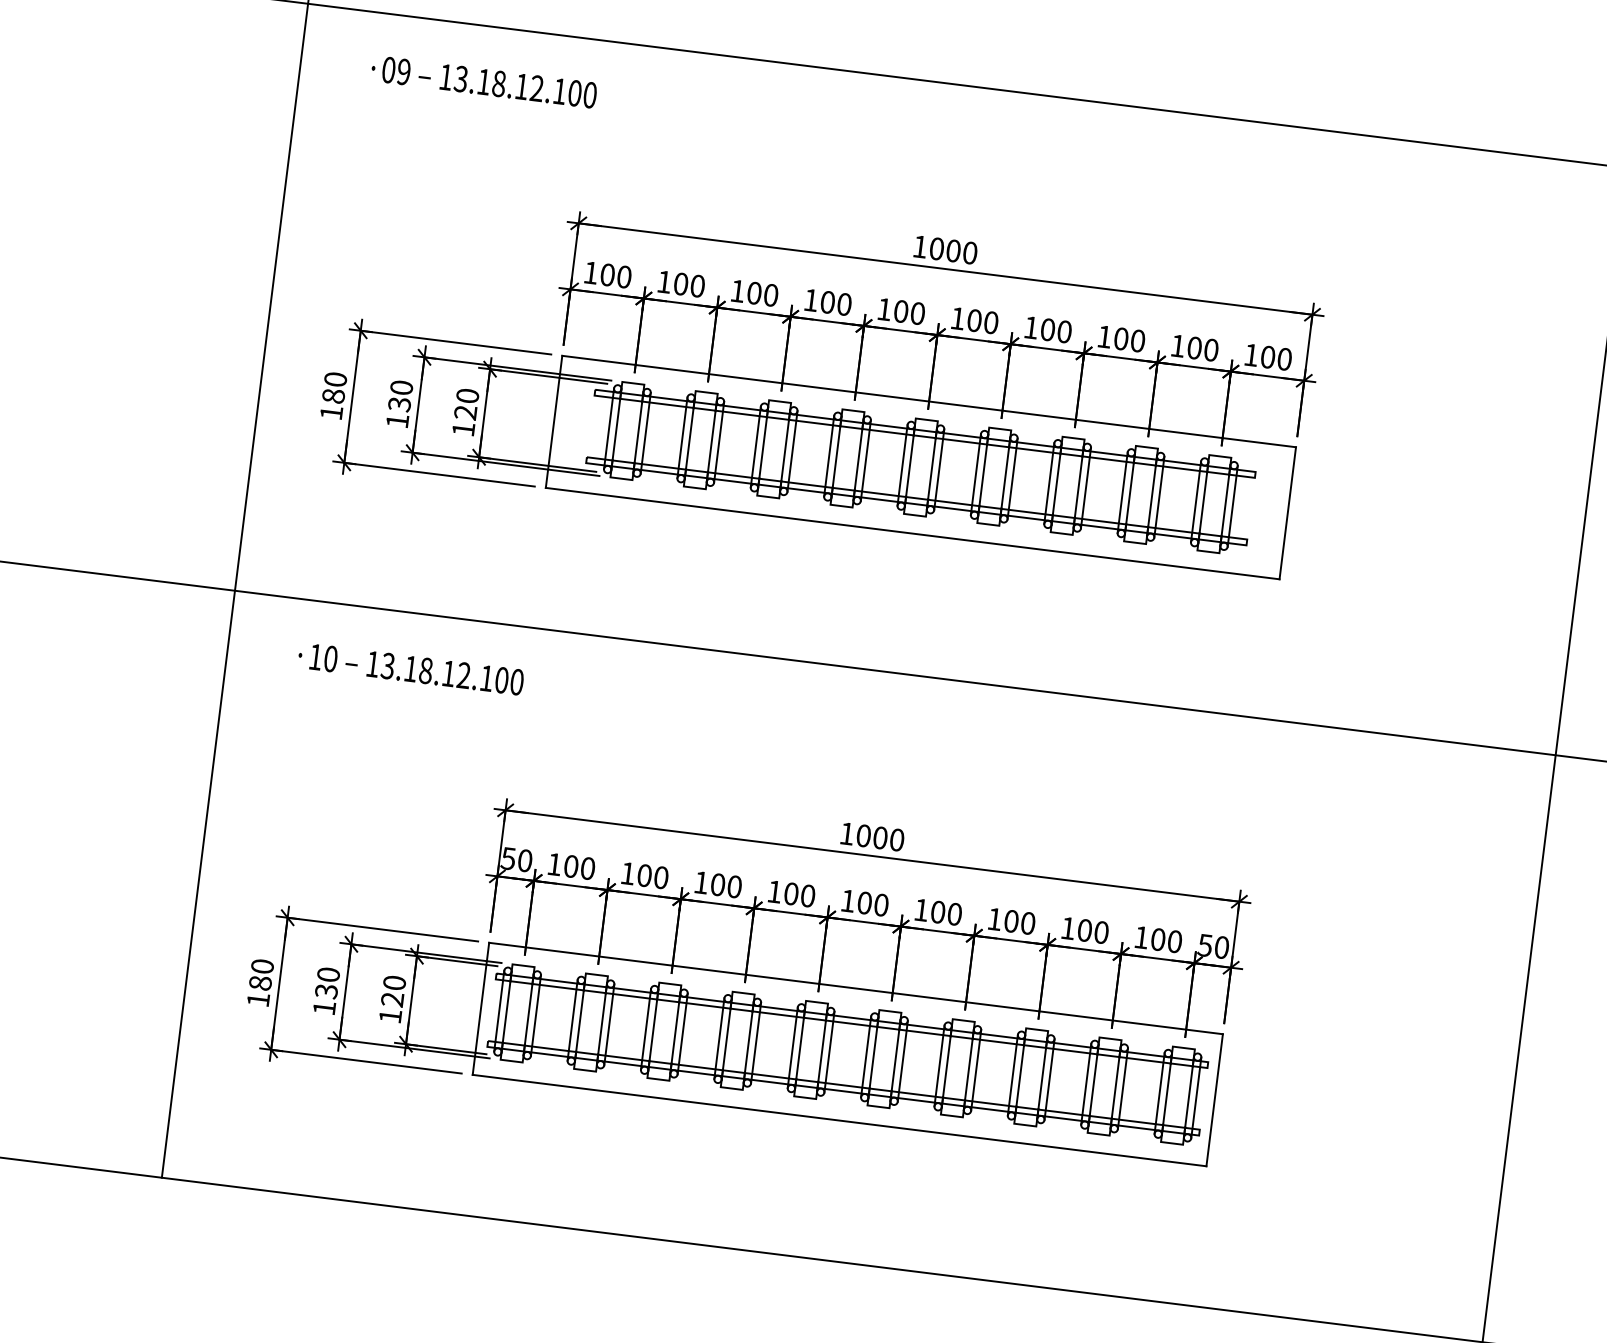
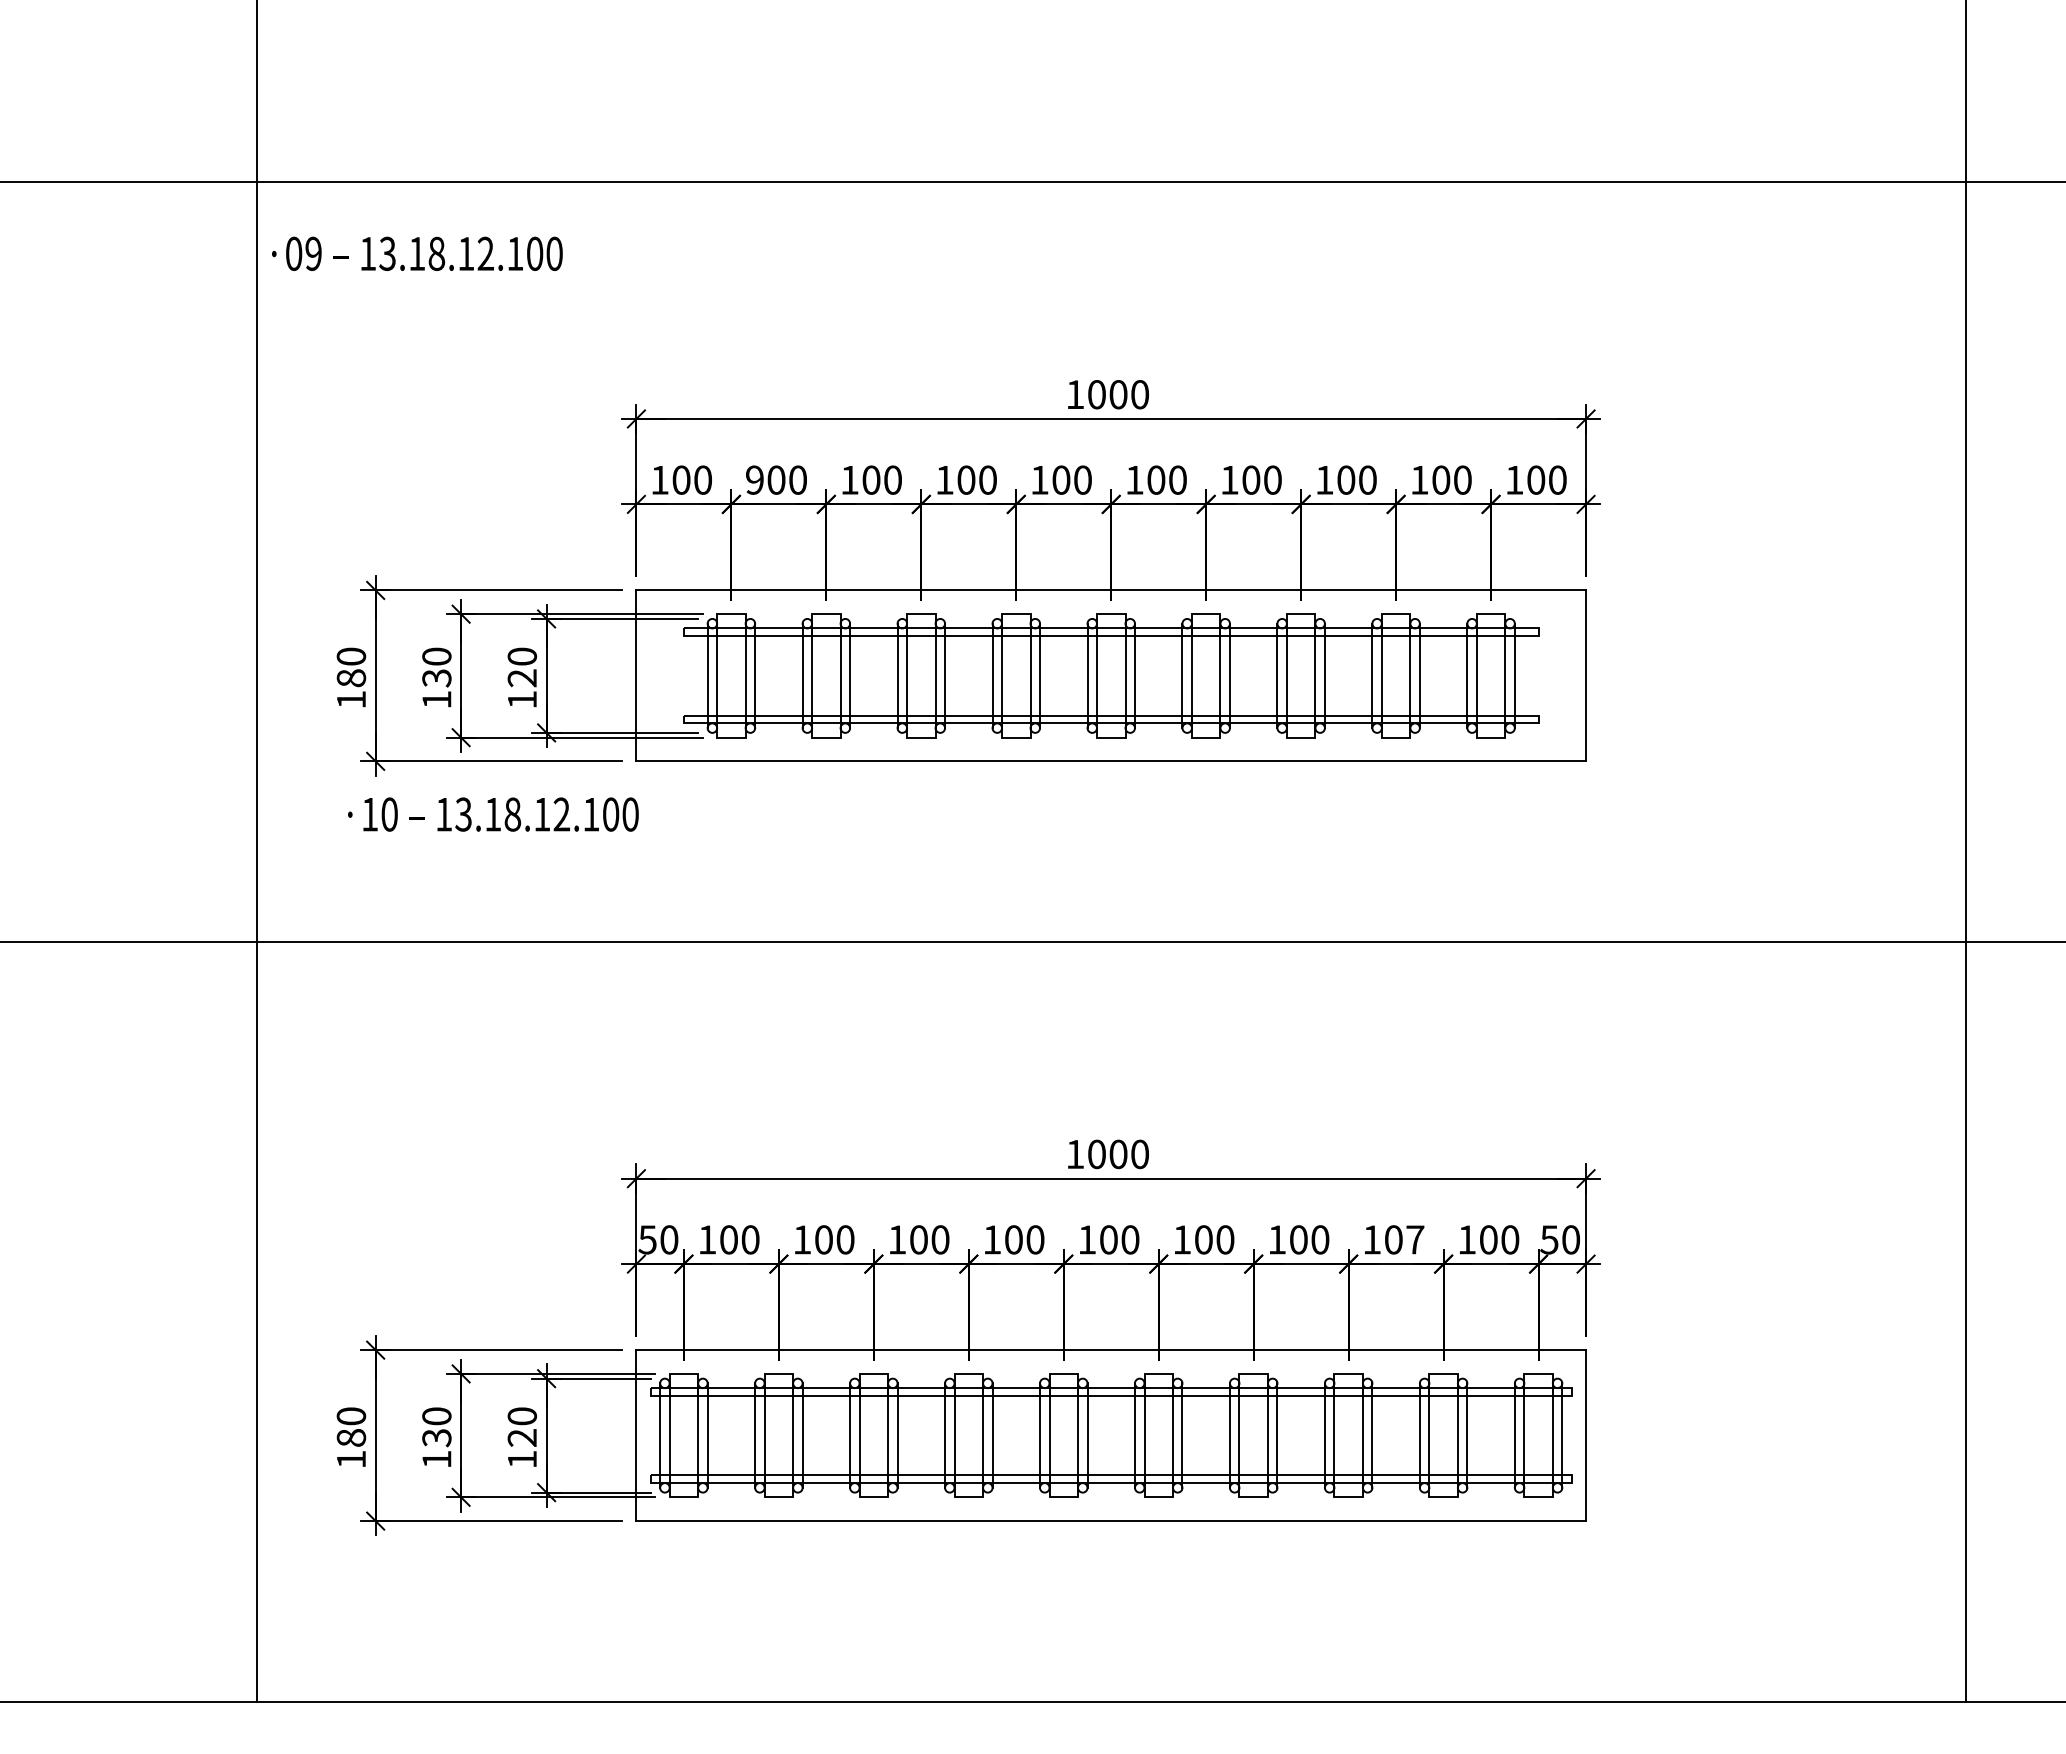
text: (484, 81) -> (417, 253), moved
text: (664, 281) -> (754, 479), 100 -> 900
text: (411, 668) -> (493, 814), moved
text: (1101, 932) -> (1415, 1239), 100 -> 107

